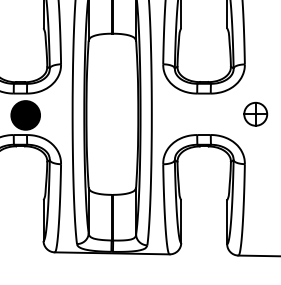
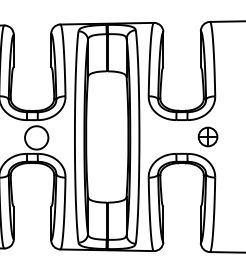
part: (255, 113) -> (207, 136), moved
fill: (25, 114) -> (36, 137), removed

